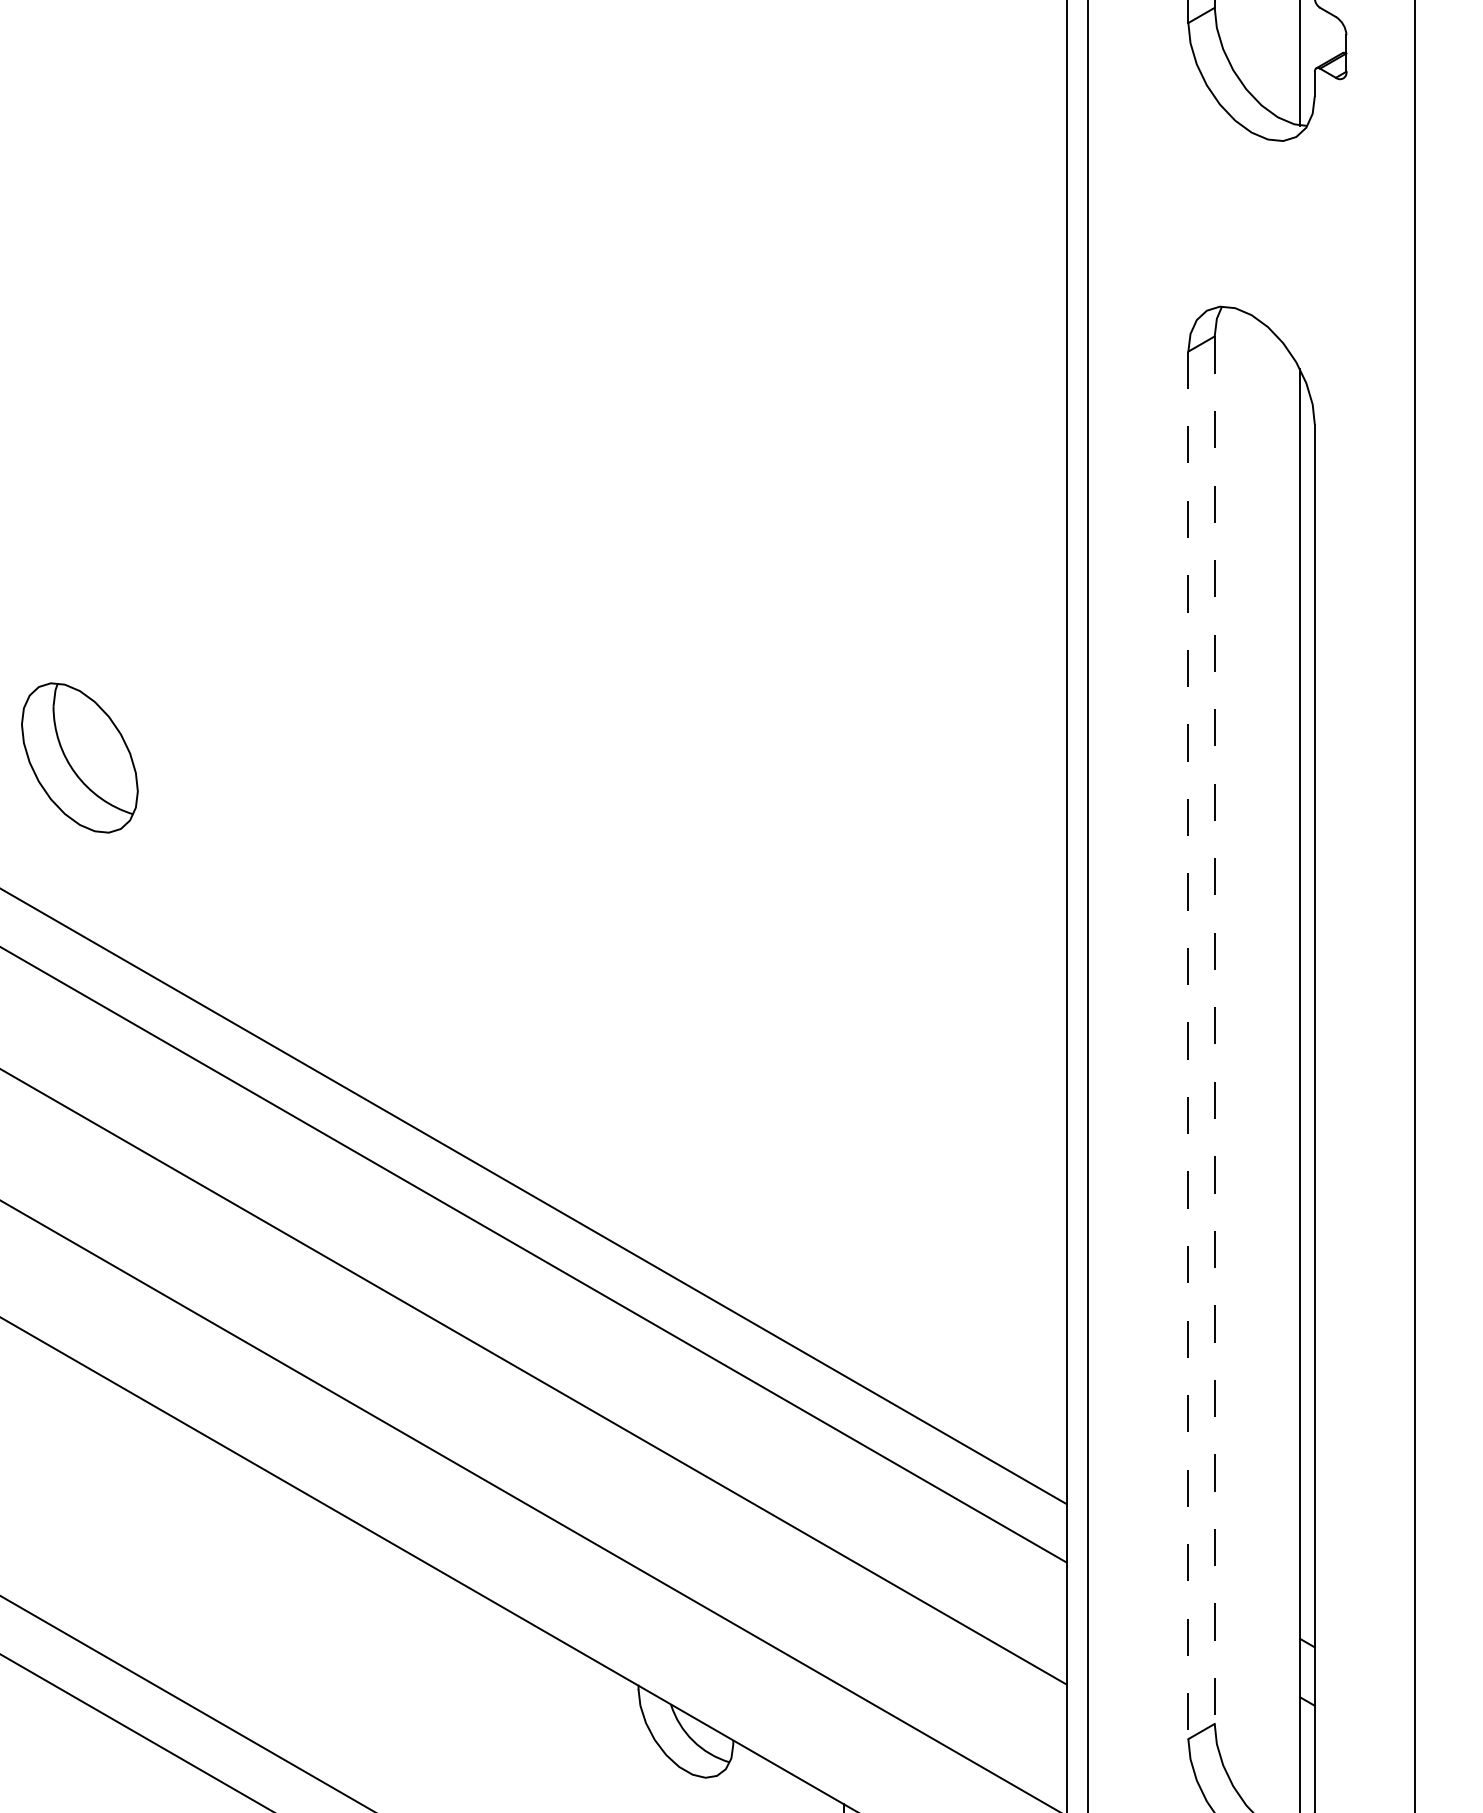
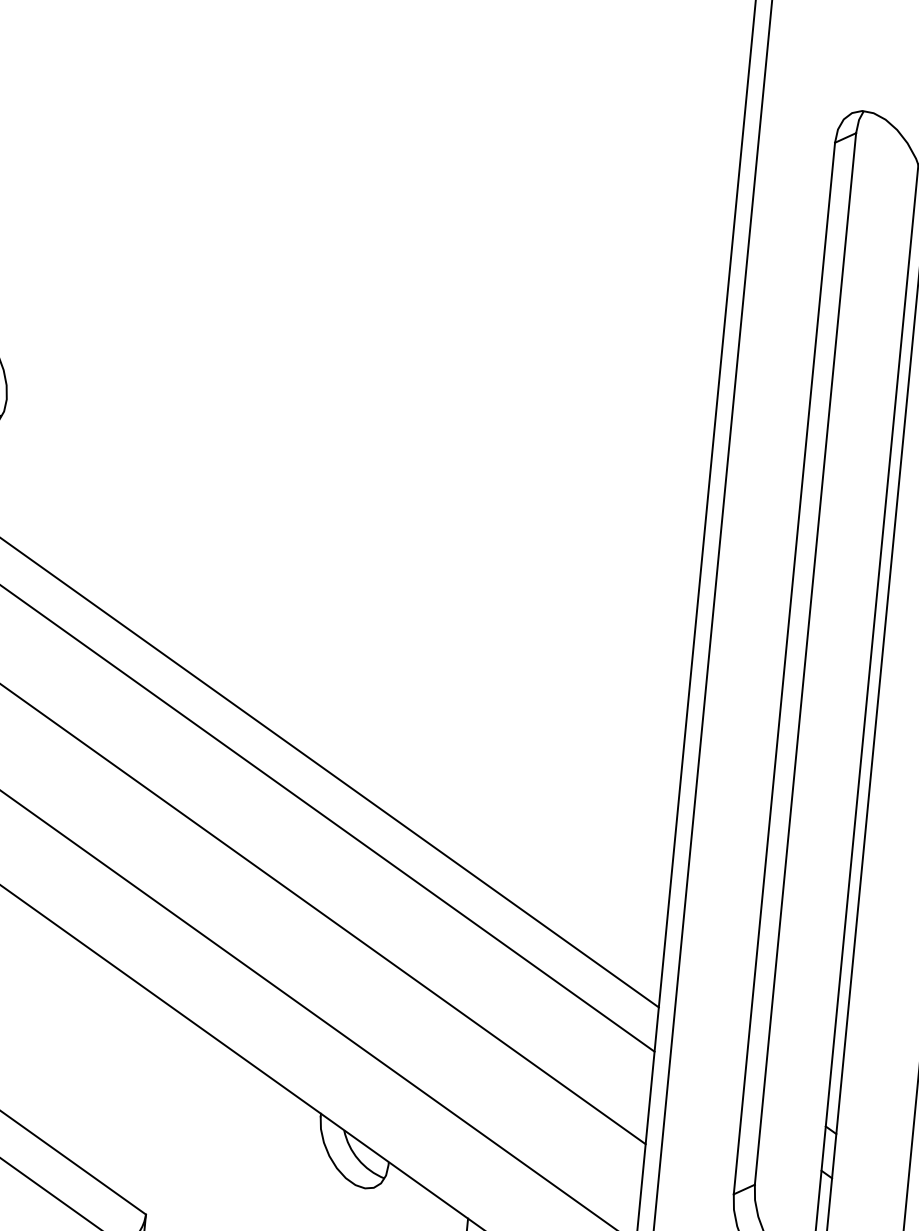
line: (1214, 1030) -> (805, 659), dashed -> solid
line: (1188, 1045) -> (784, 668), dashed -> solid

